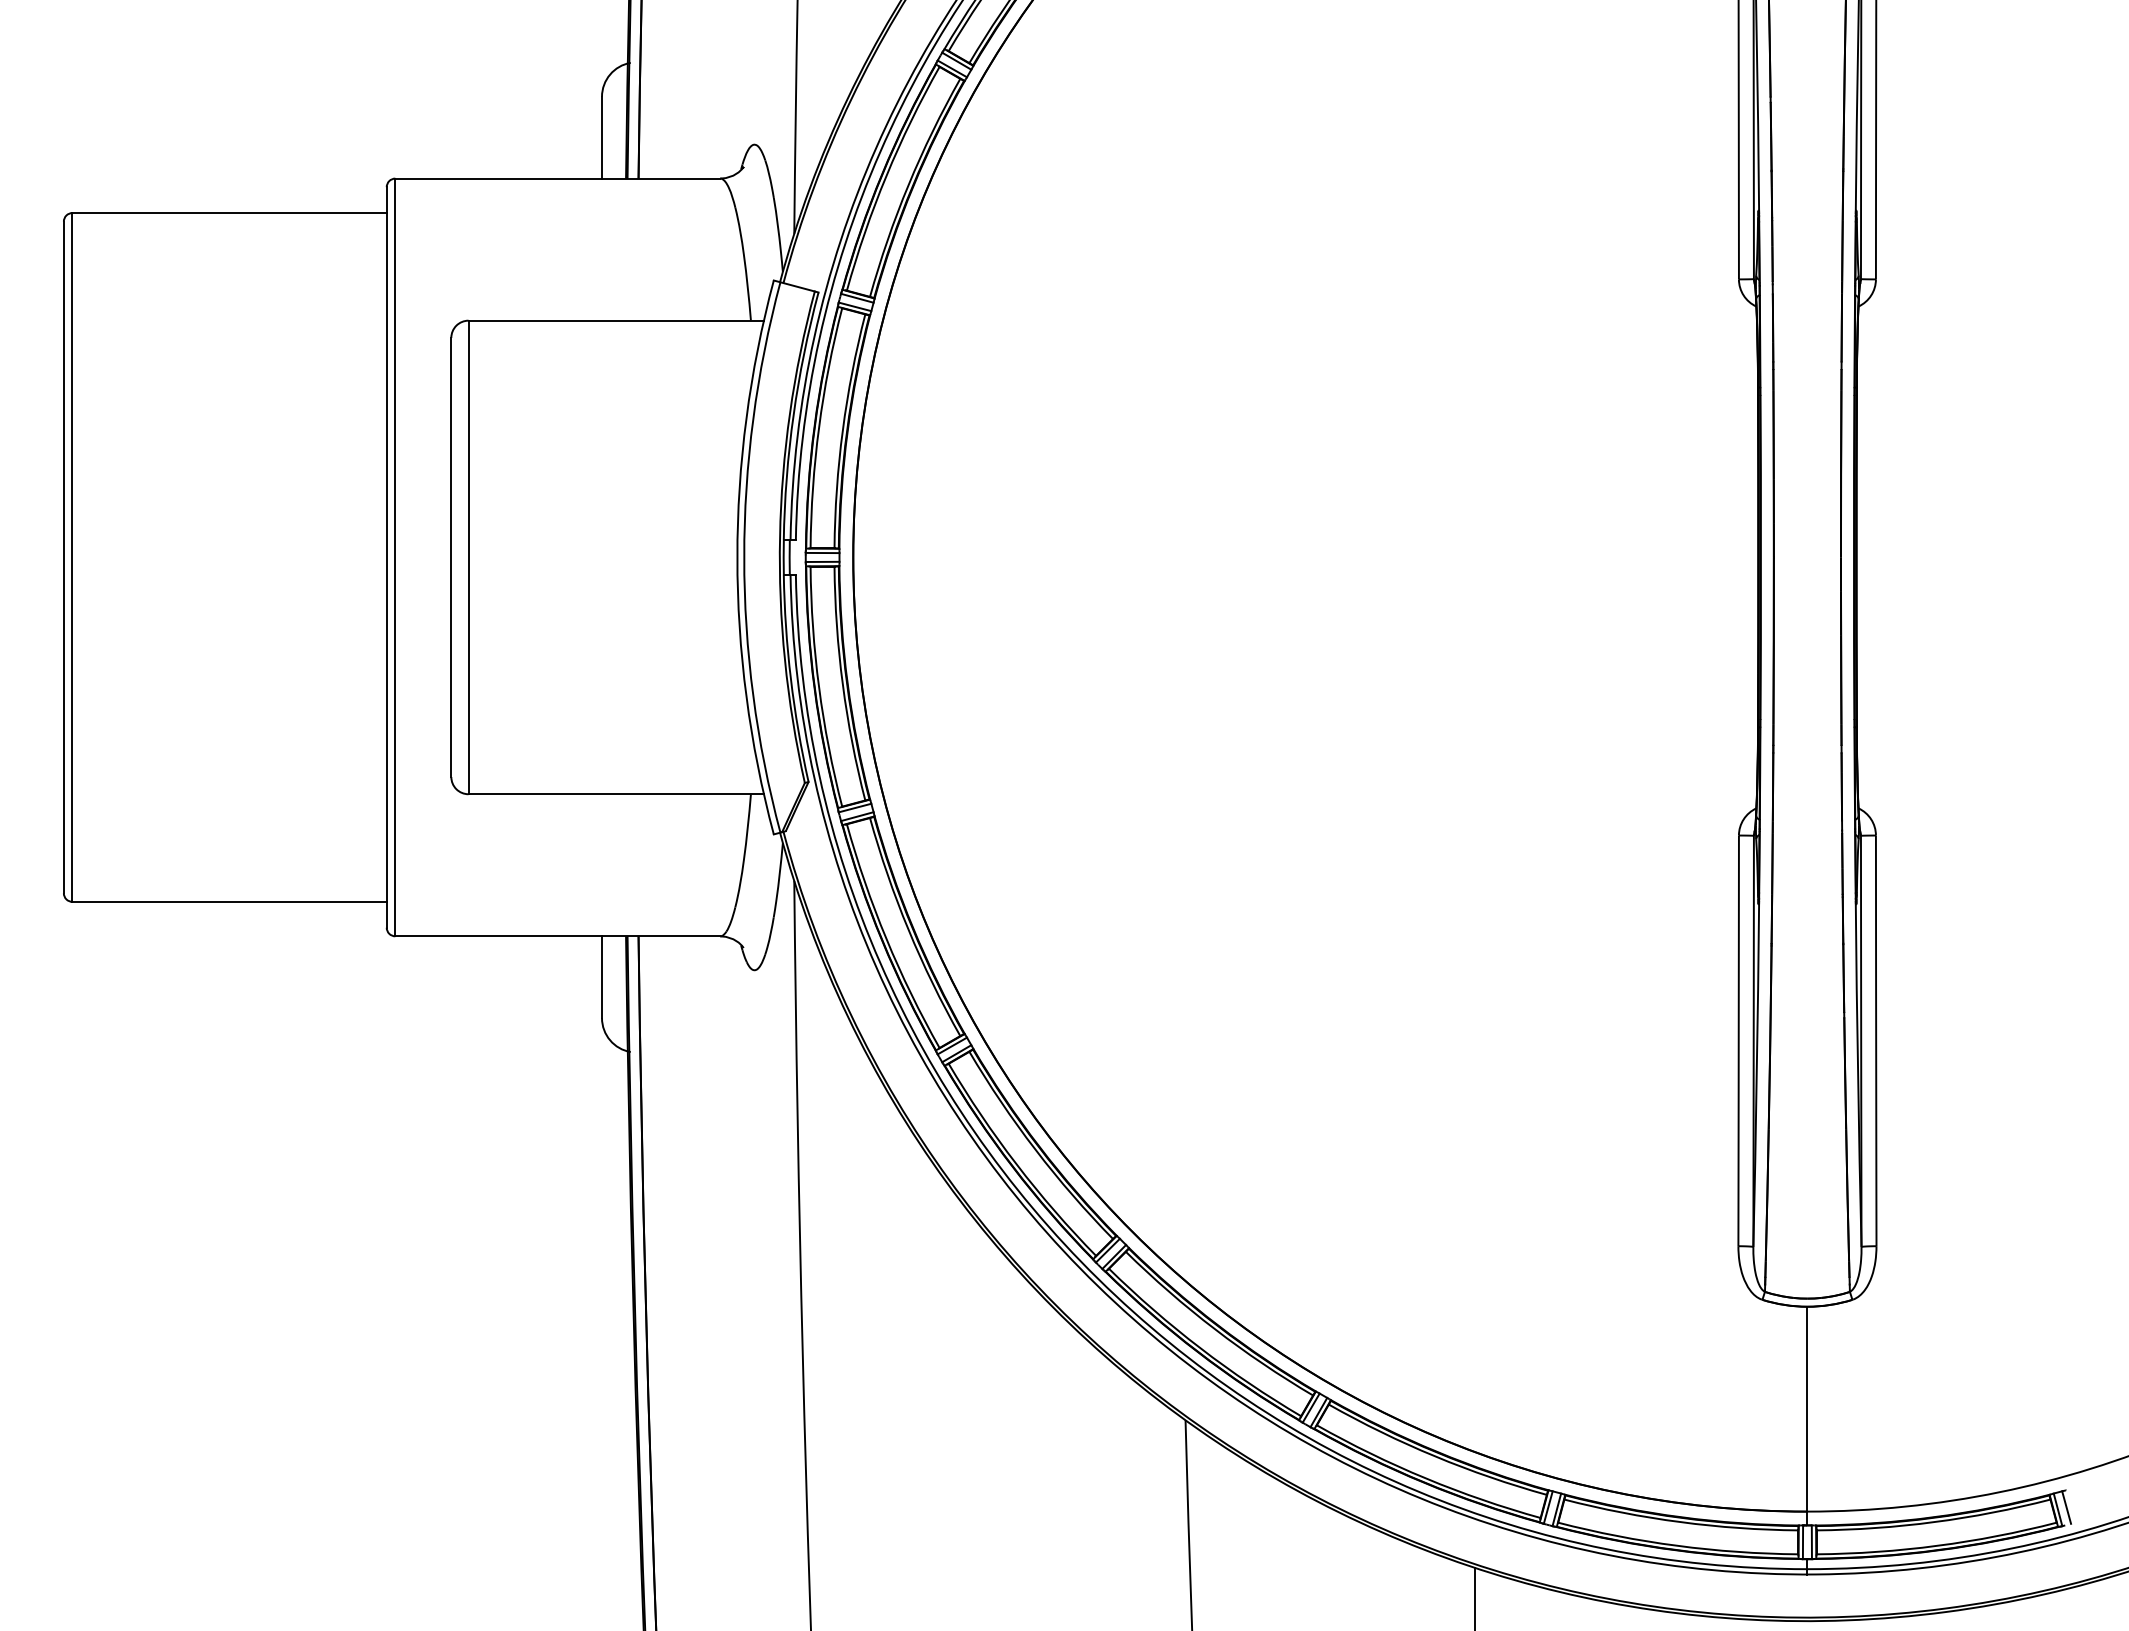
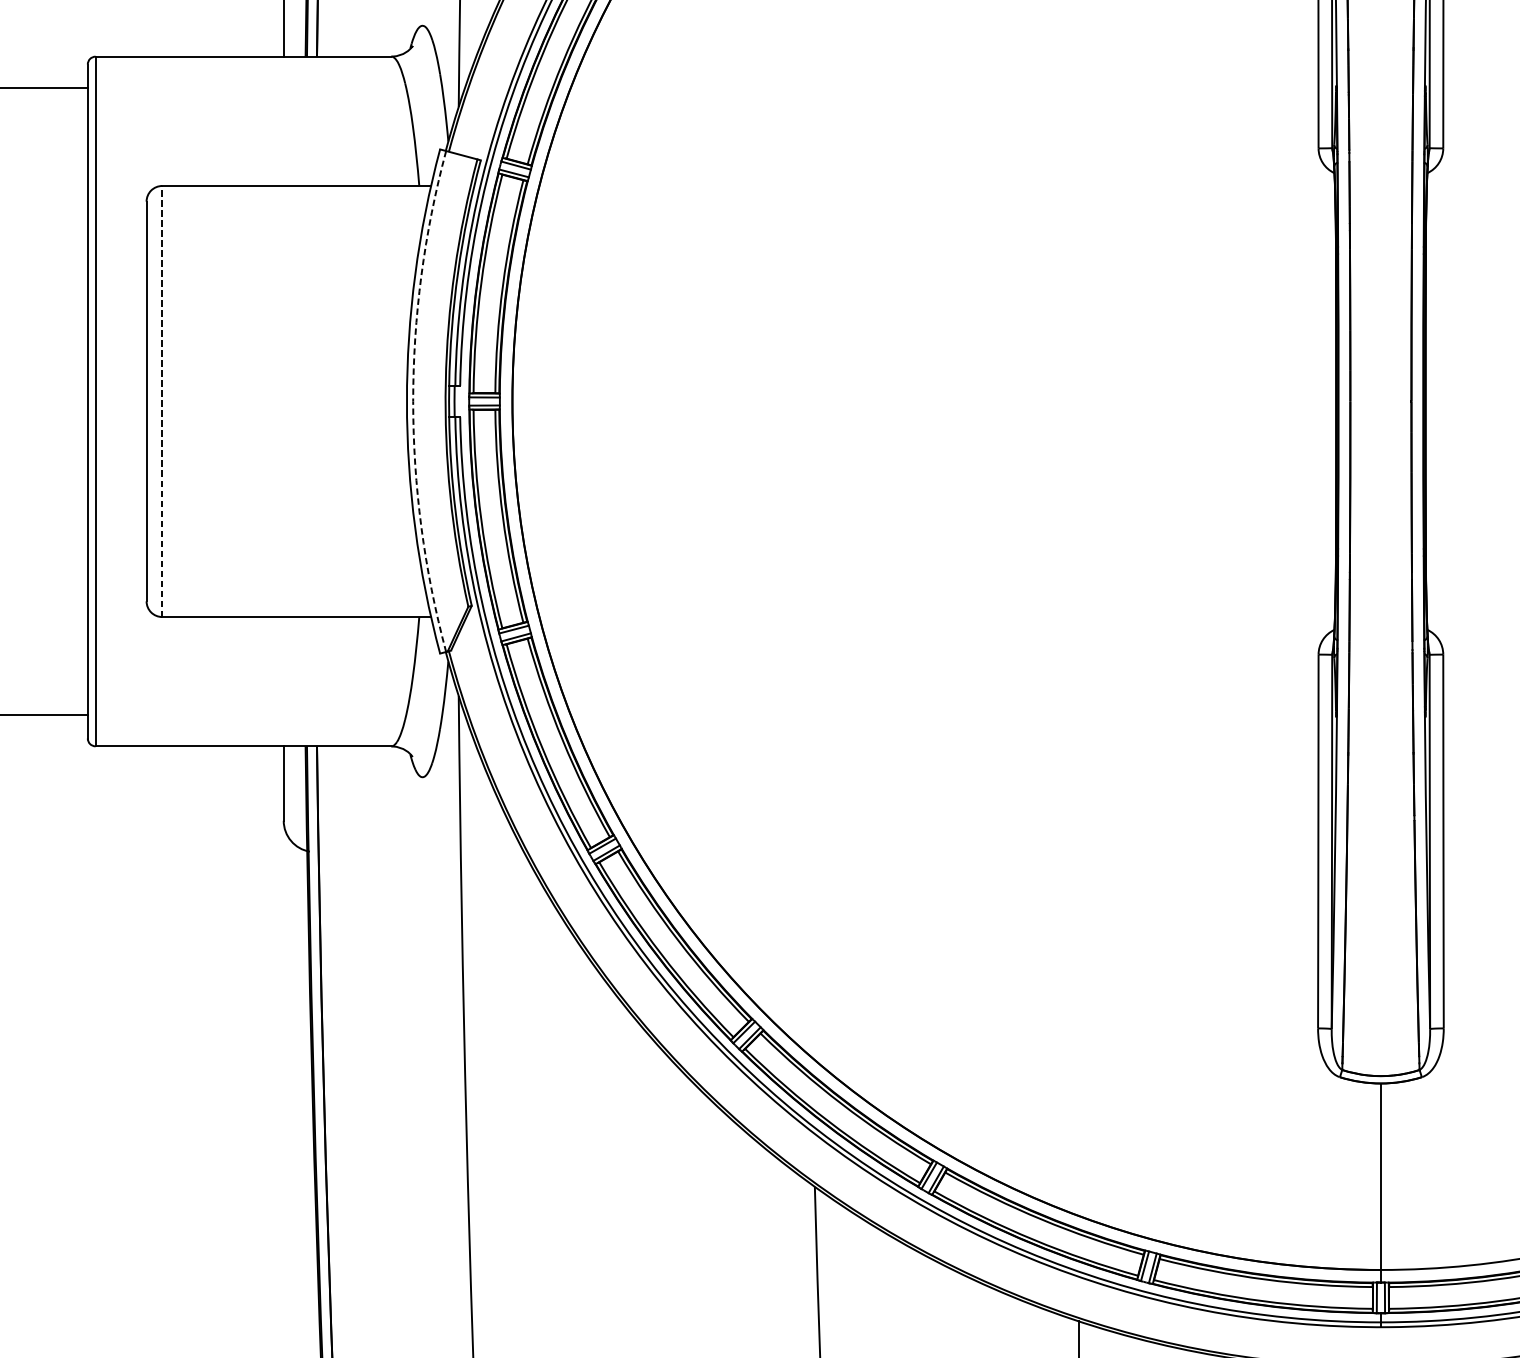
line: (468, 557) -> (162, 401), solid -> dashed
arc: (744, 557) -> (413, 401), solid -> dashed

